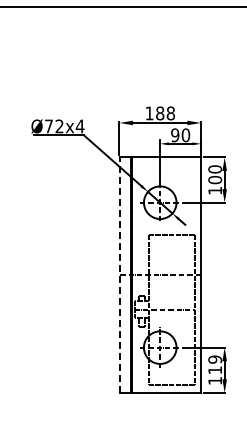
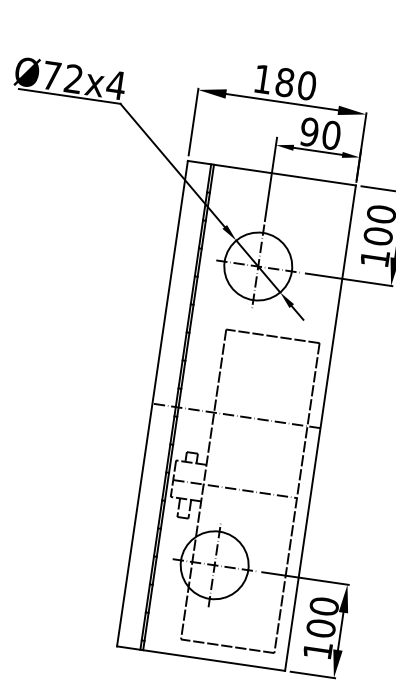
text: (170, 113) -> (306, 85), 188 -> 180
line: (119, 275) -> (152, 404), dashed -> solid
text: (215, 364) -> (323, 616), 119 -> 100

